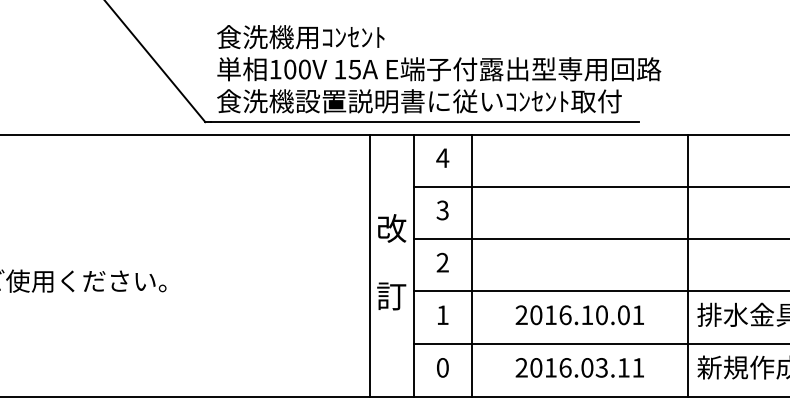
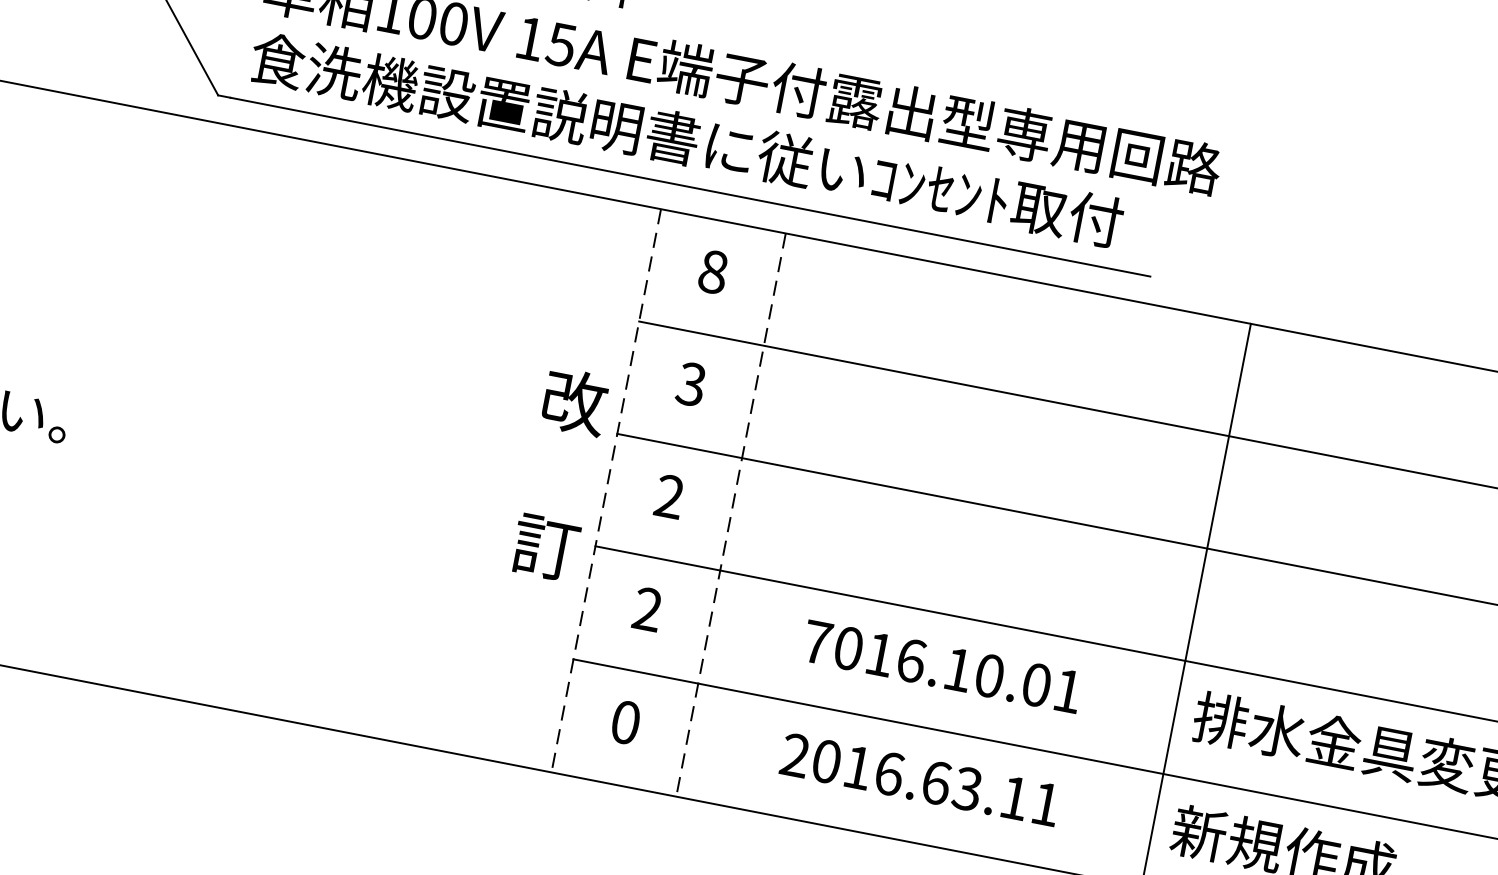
text: (442, 158) -> (712, 272), 4 -> 8
line: (369, 265) -> (511, 472), removed
line: (413, 266) -> (605, 492), solid -> dashed
line: (471, 266) -> (729, 516), solid -> dashed
text: (442, 314) -> (647, 607), 1 -> 2
text: (521, 314) -> (817, 640), 2016.10.01 -> 7016.10.01
text: (587, 367) -> (936, 782), 2016.03.11 -> 2016.63.11

